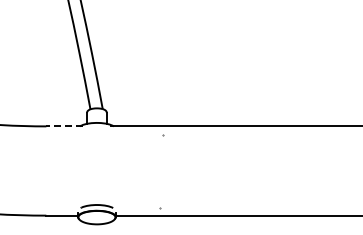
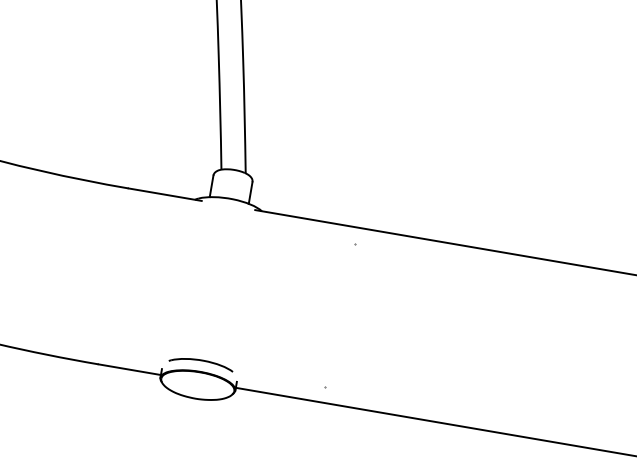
line: (64, 126) -> (164, 194), dashed -> solid

